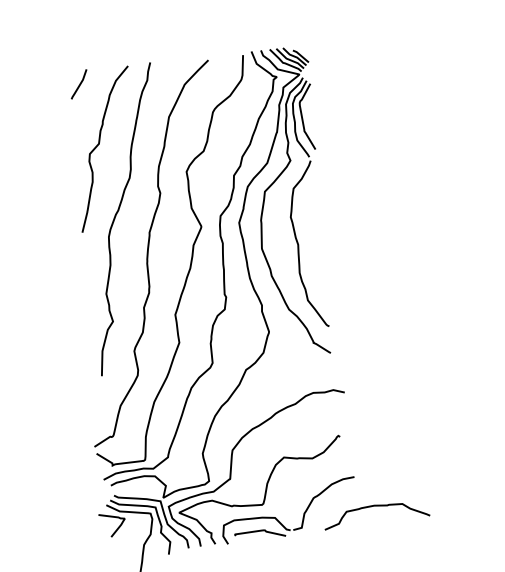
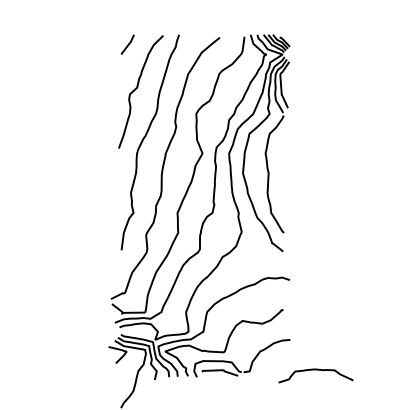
curve: (375, 507) -> (315, 370), moved

